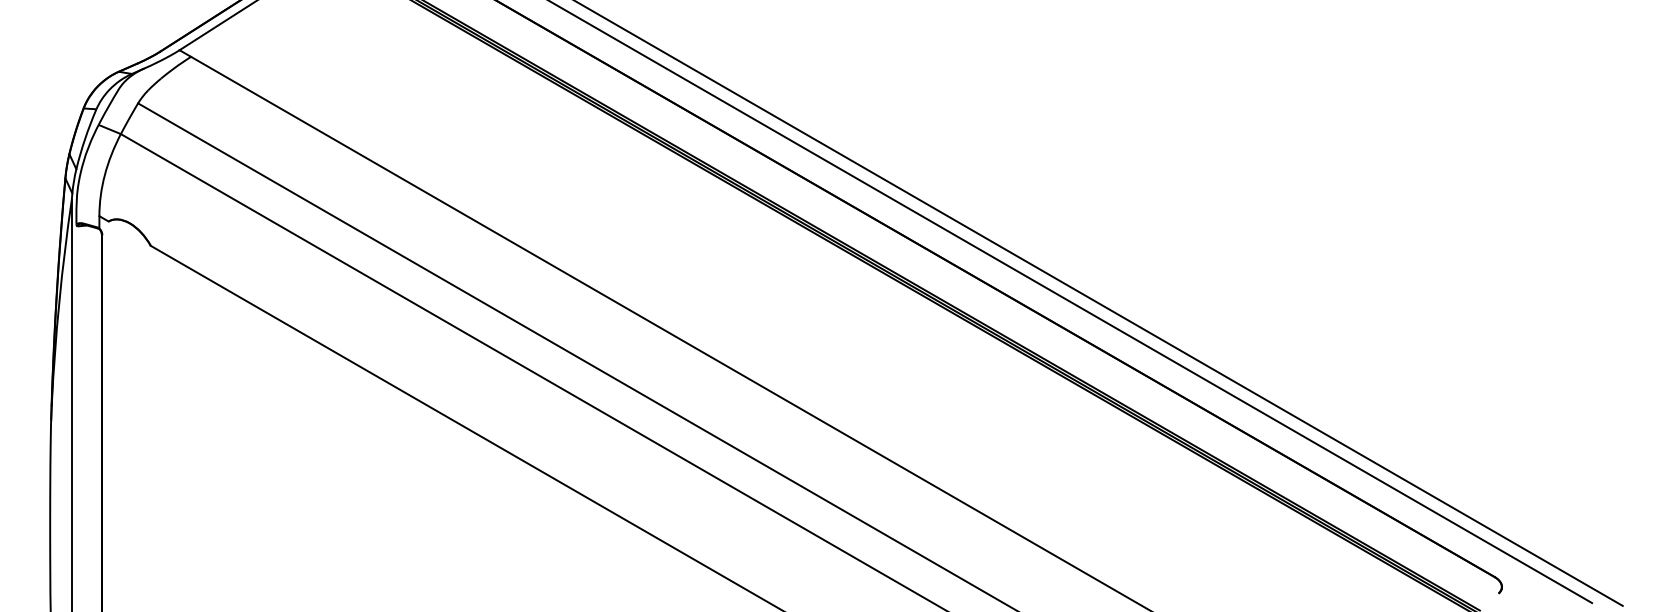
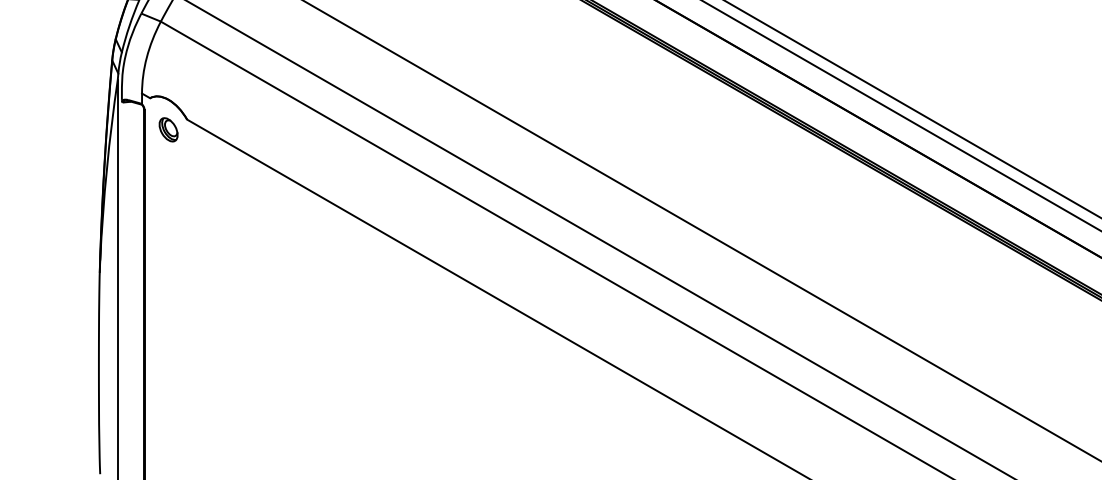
part: (129, 257) -> (168, 129), added

